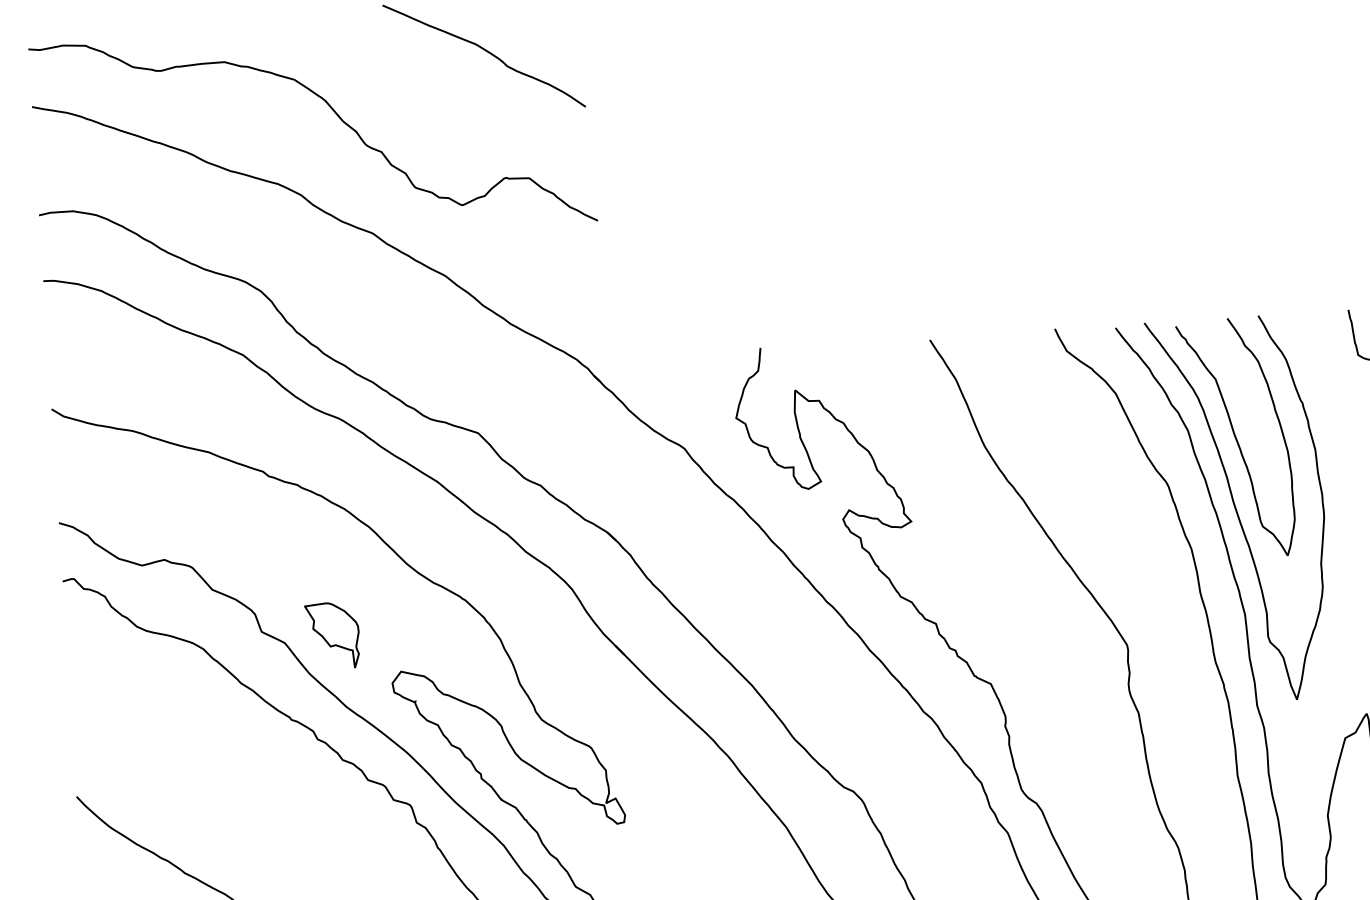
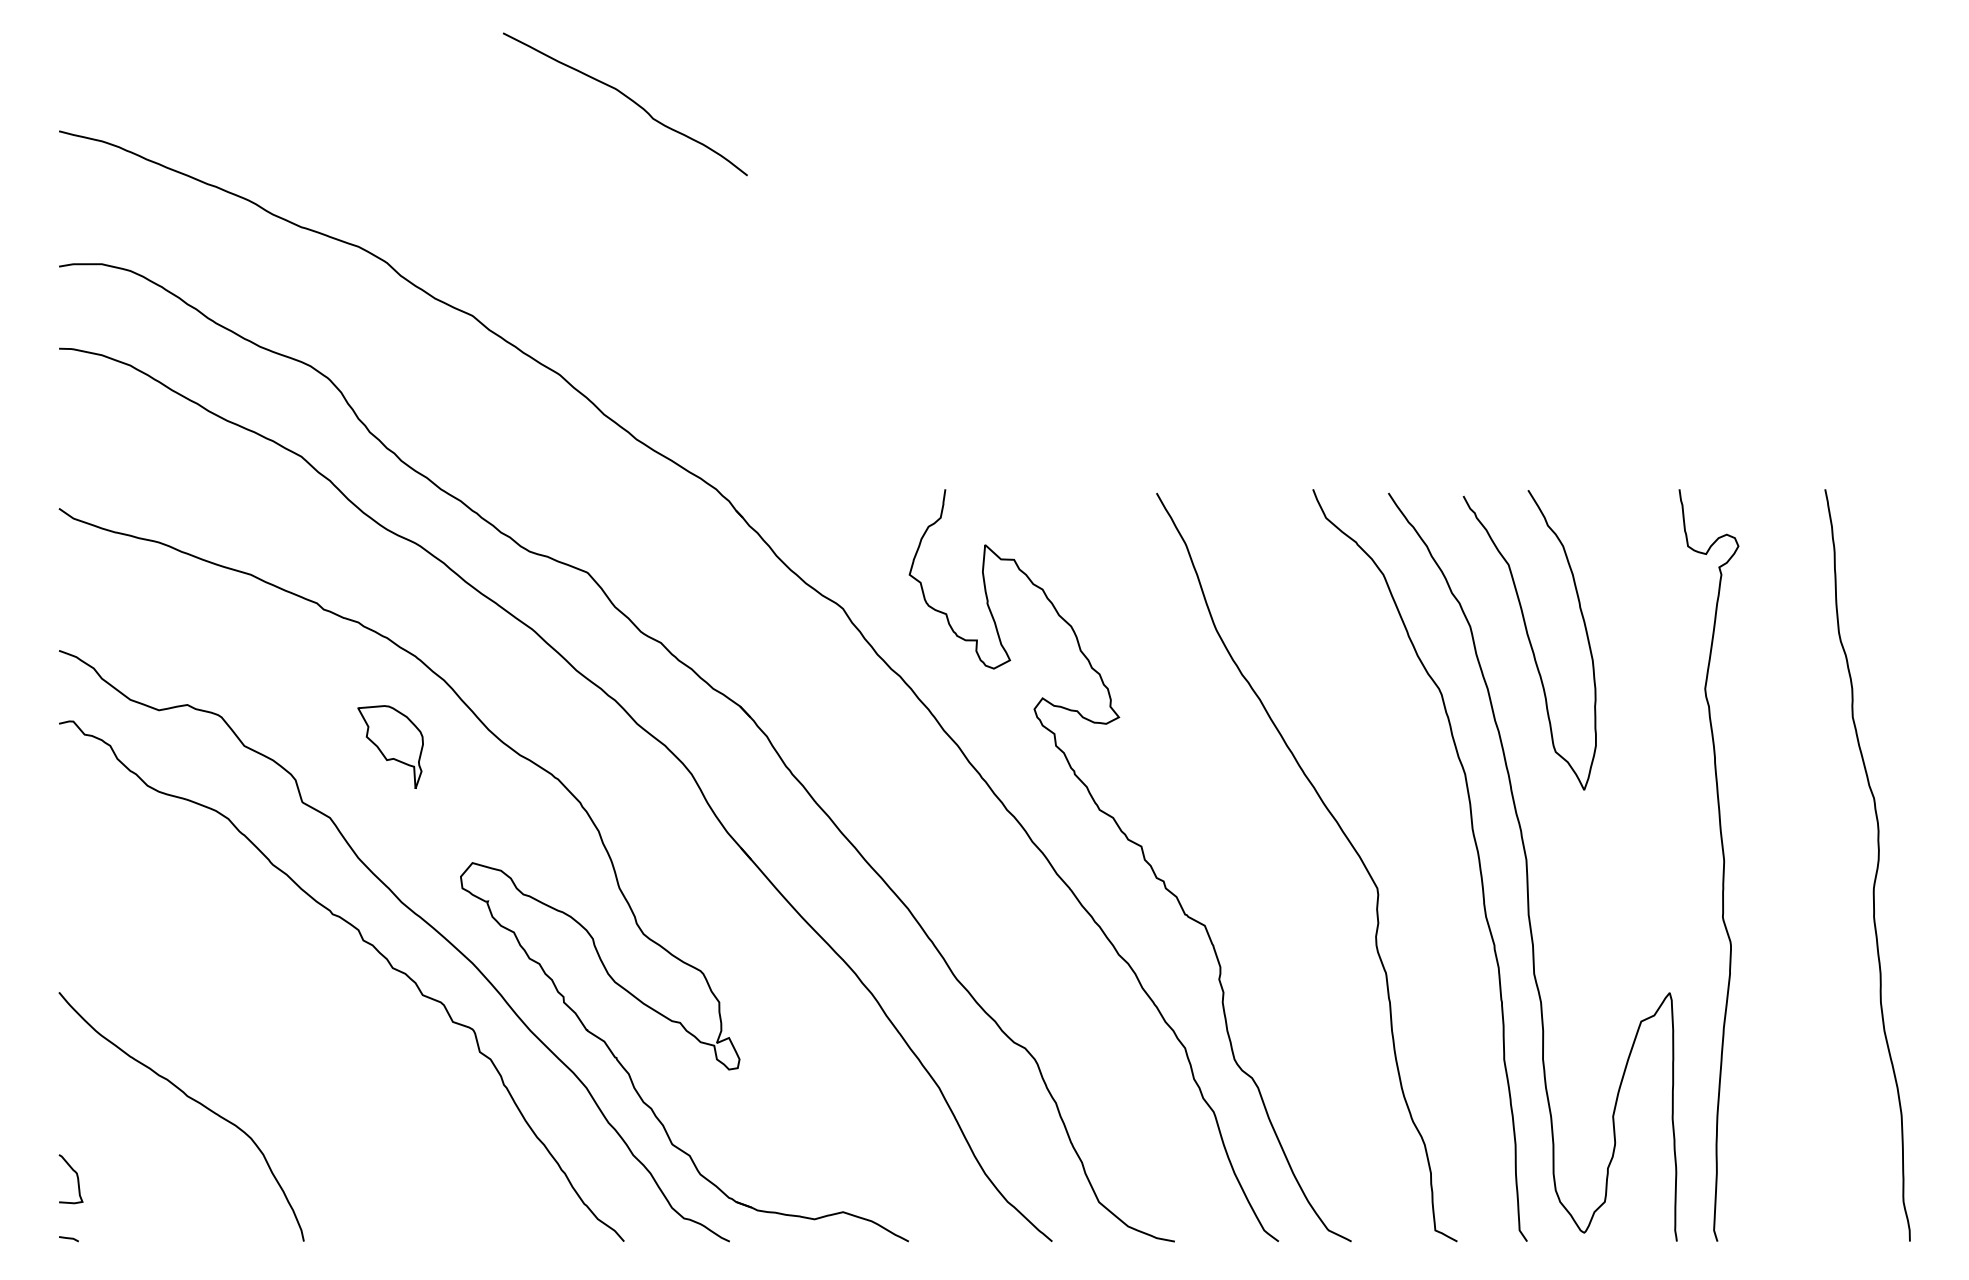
curve: (336, 115) -> (437, 166), removed
curve: (1237, 511) -> (1525, 731), removed
part: (332, 635) -> (390, 746), moved

